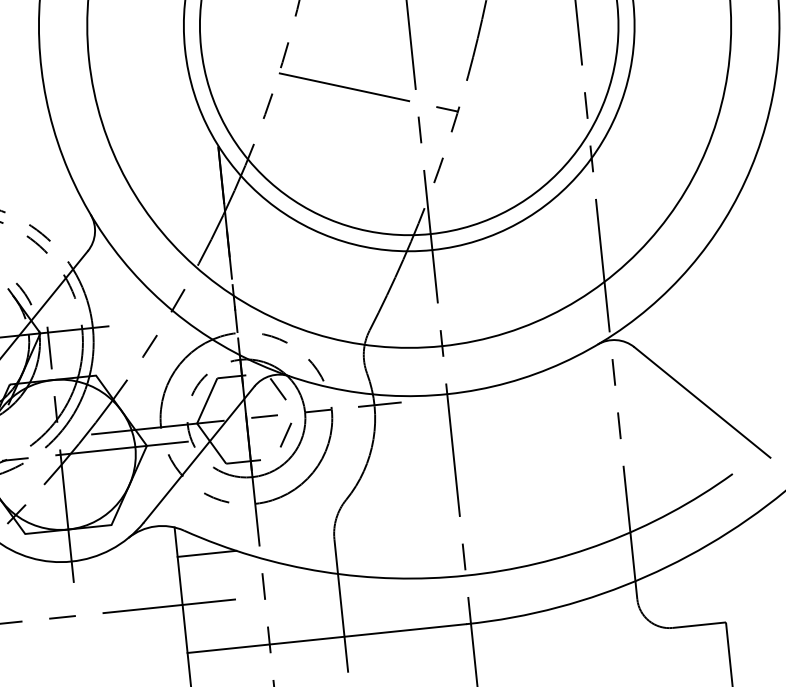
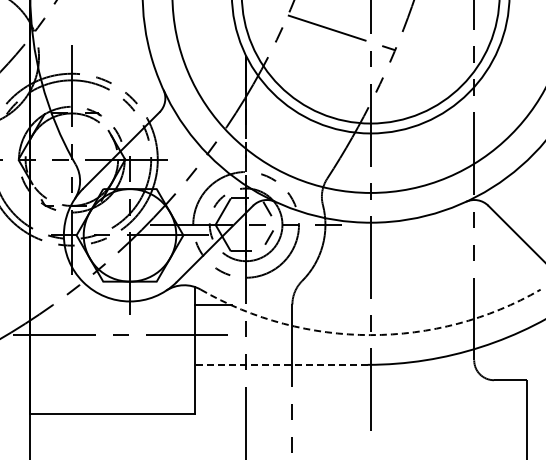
arc: (465, 576) -> (370, 335), solid -> dashed
line: (325, 638) -> (280, 364), solid -> dashed

